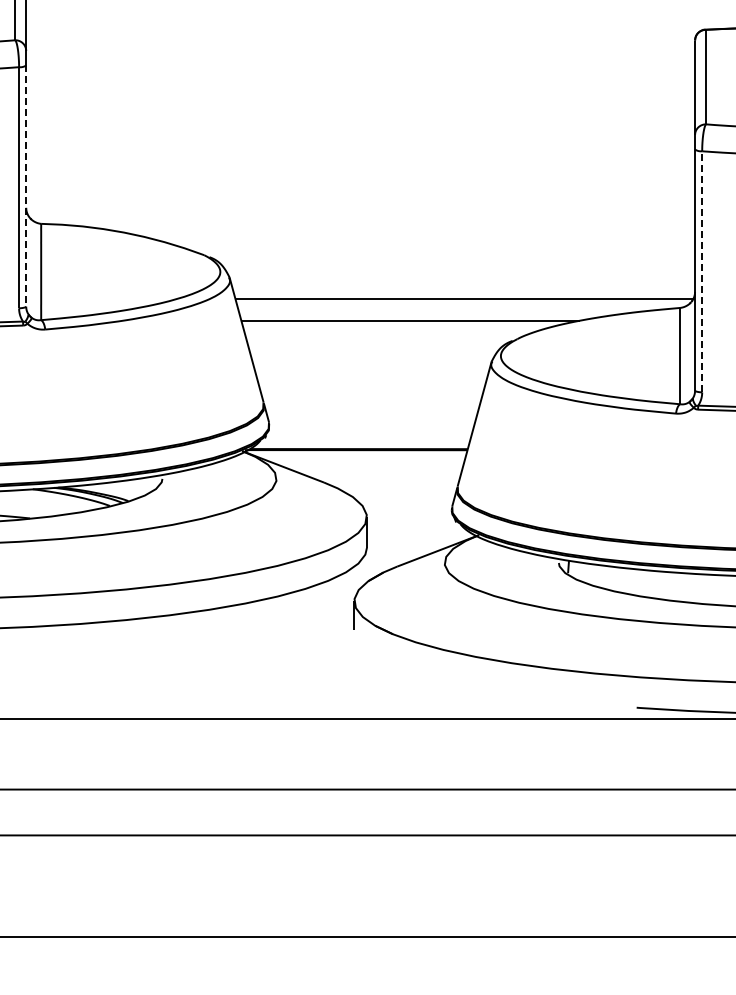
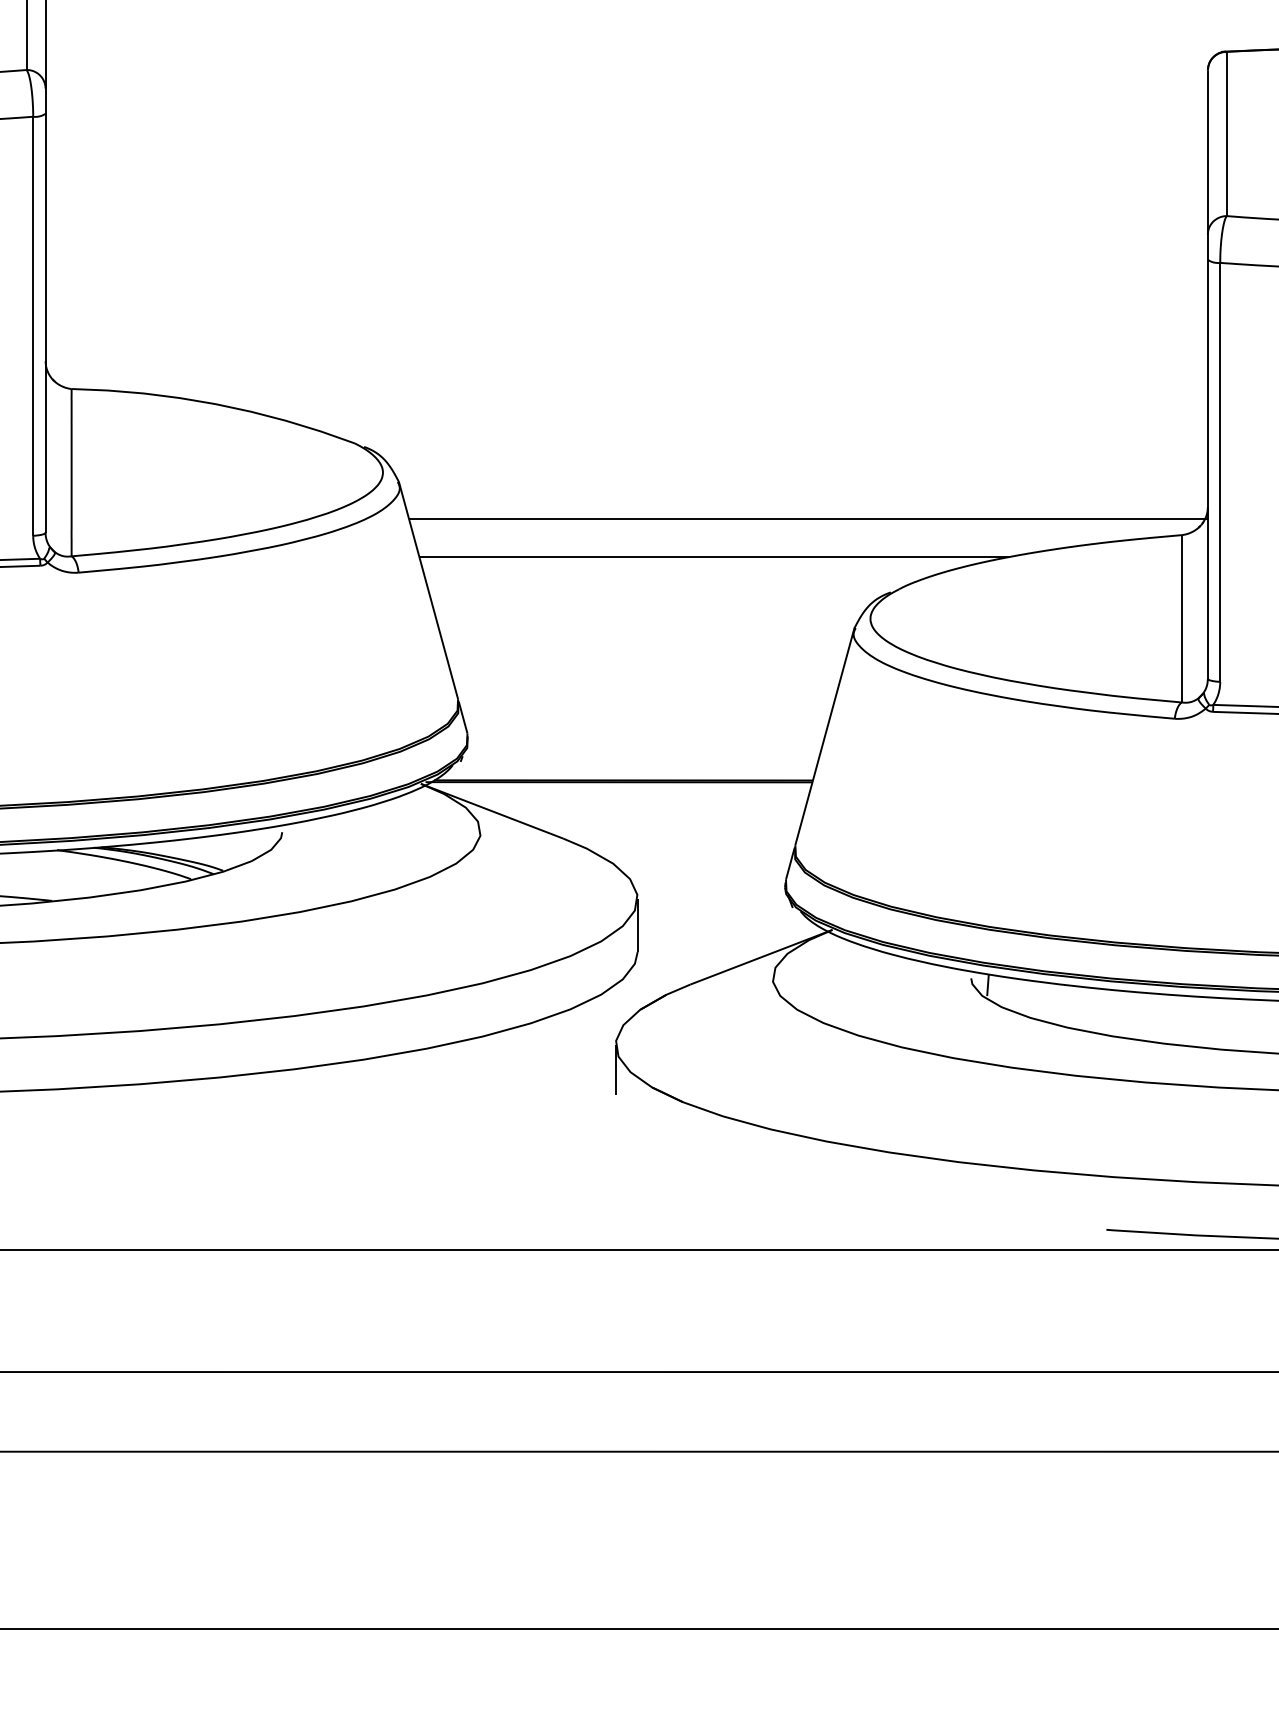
line: (26, 186) -> (46, 324), dashed -> solid
line: (702, 271) -> (1220, 471), dashed -> solid

